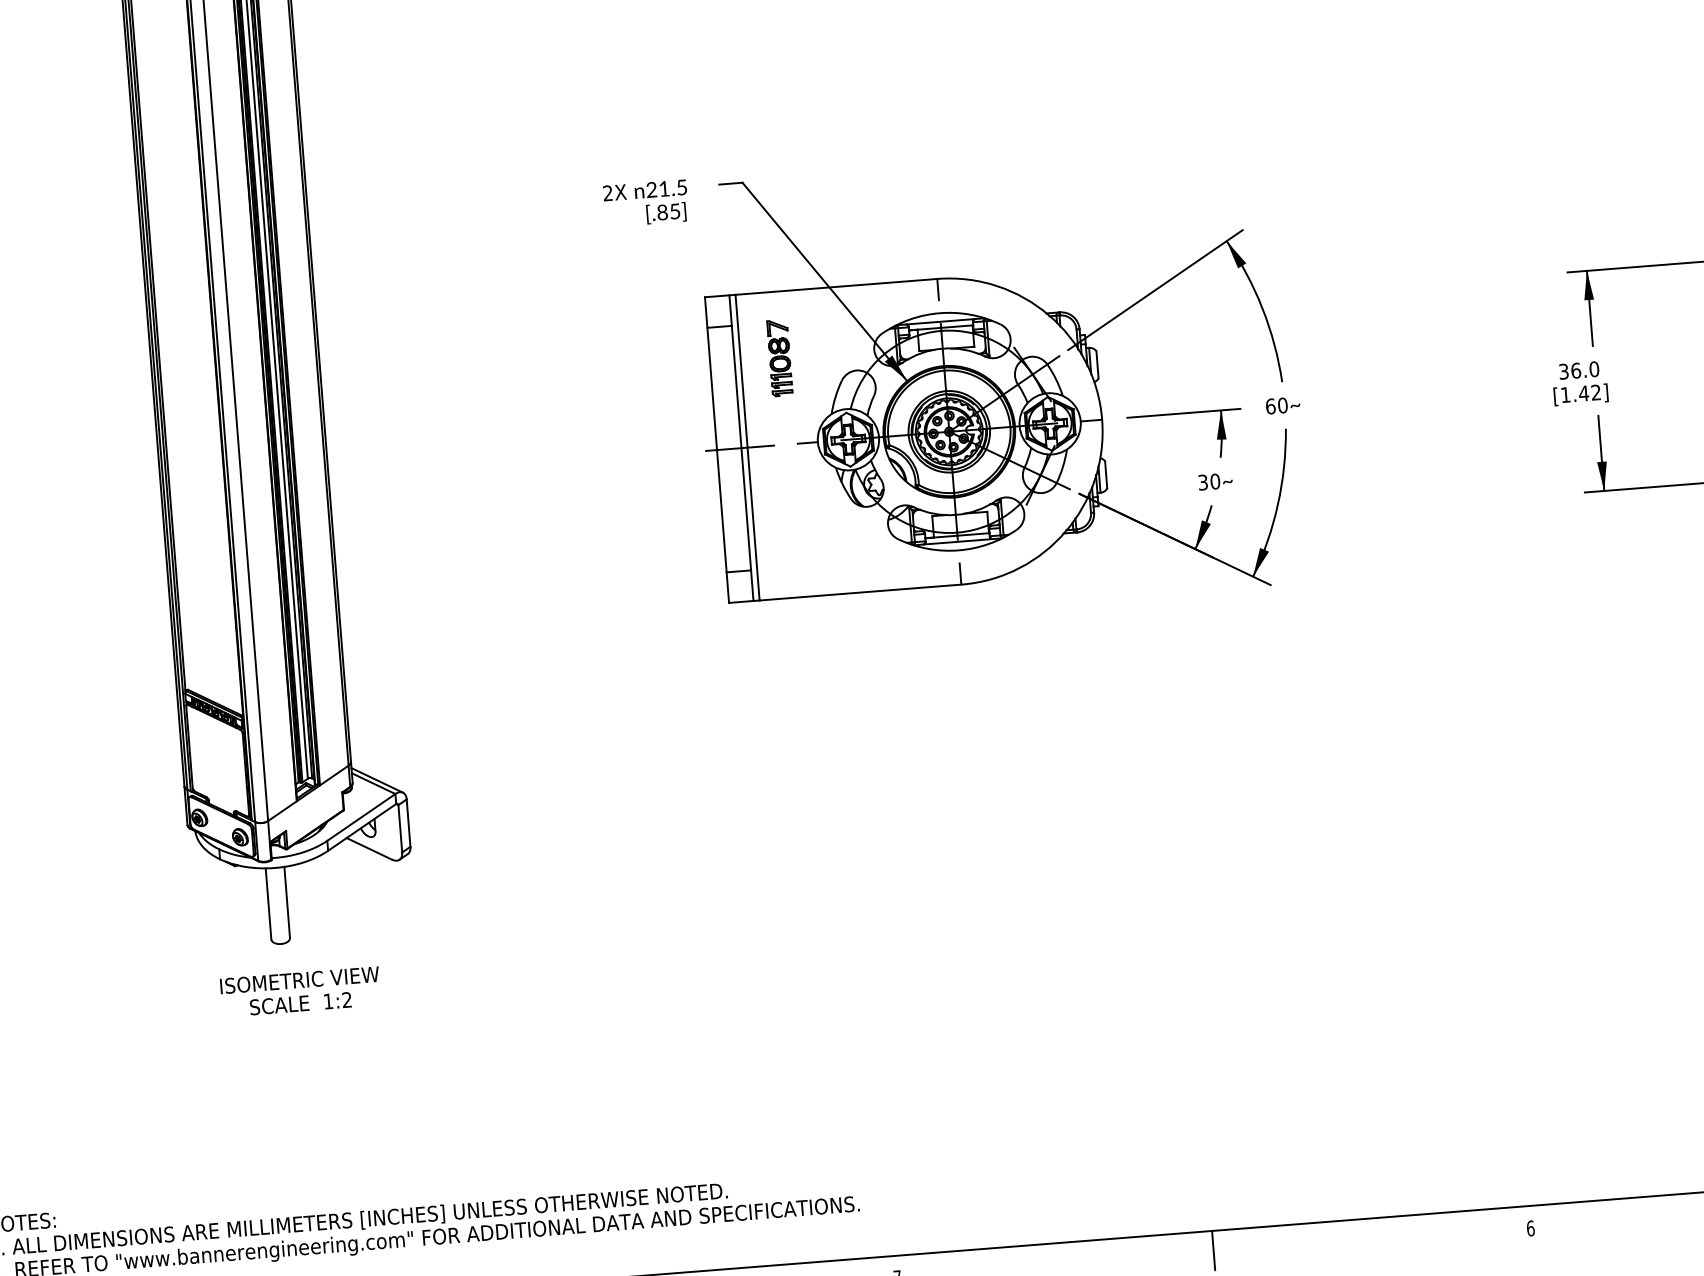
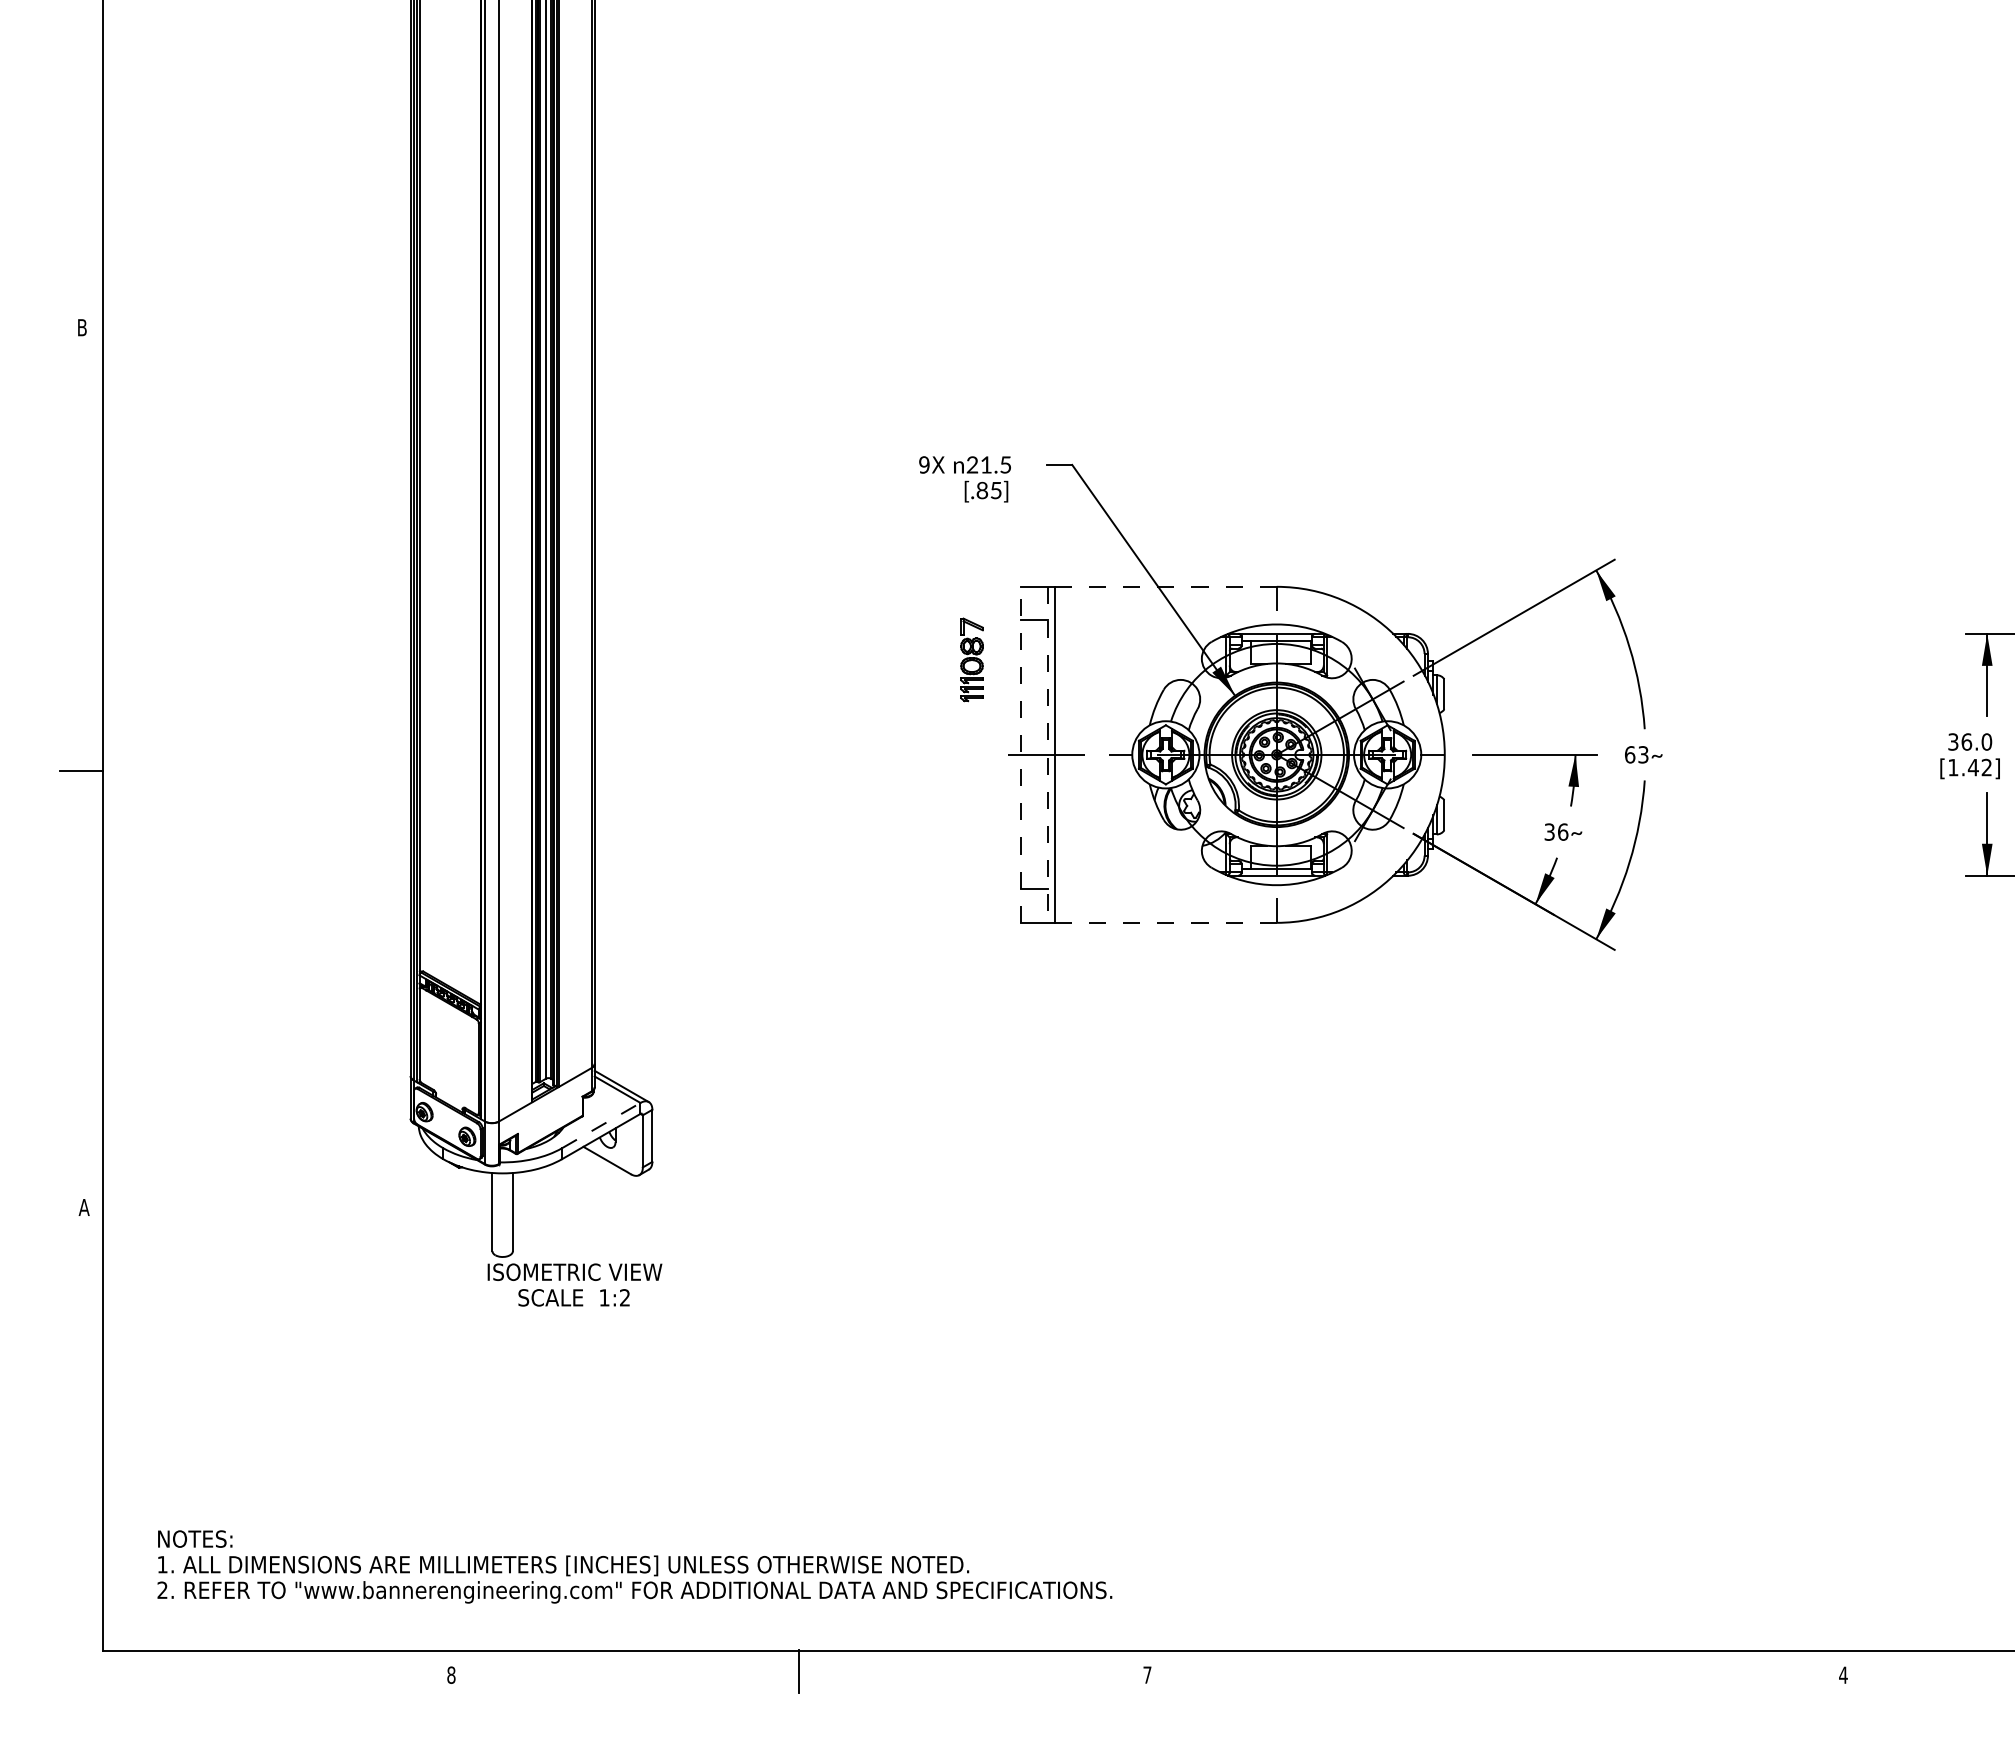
text: (608, 192) -> (924, 464), 2X -> 9X
line: (836, 286) -> (1165, 586), solid -> dashed
part: (779, 357) -> (971, 659), moved
text: (1282, 405) -> (1643, 754), 60 -> 63
line: (741, 447) -> (1048, 754), solid -> dashed
line: (717, 449) -> (1021, 754), solid -> dashed
text: (1215, 481) -> (1563, 831), 30 -> 36
line: (860, 592) -> (1165, 922), solid -> dashed
line: (361, 817) -> (601, 1125), solid -> dashed
text: (300, 991) -> (574, 1284), moved
text: (1530, 1227) -> (1843, 1674), 6 -> 4
line: (1213, 1250) -> (1495, 1671), removed

